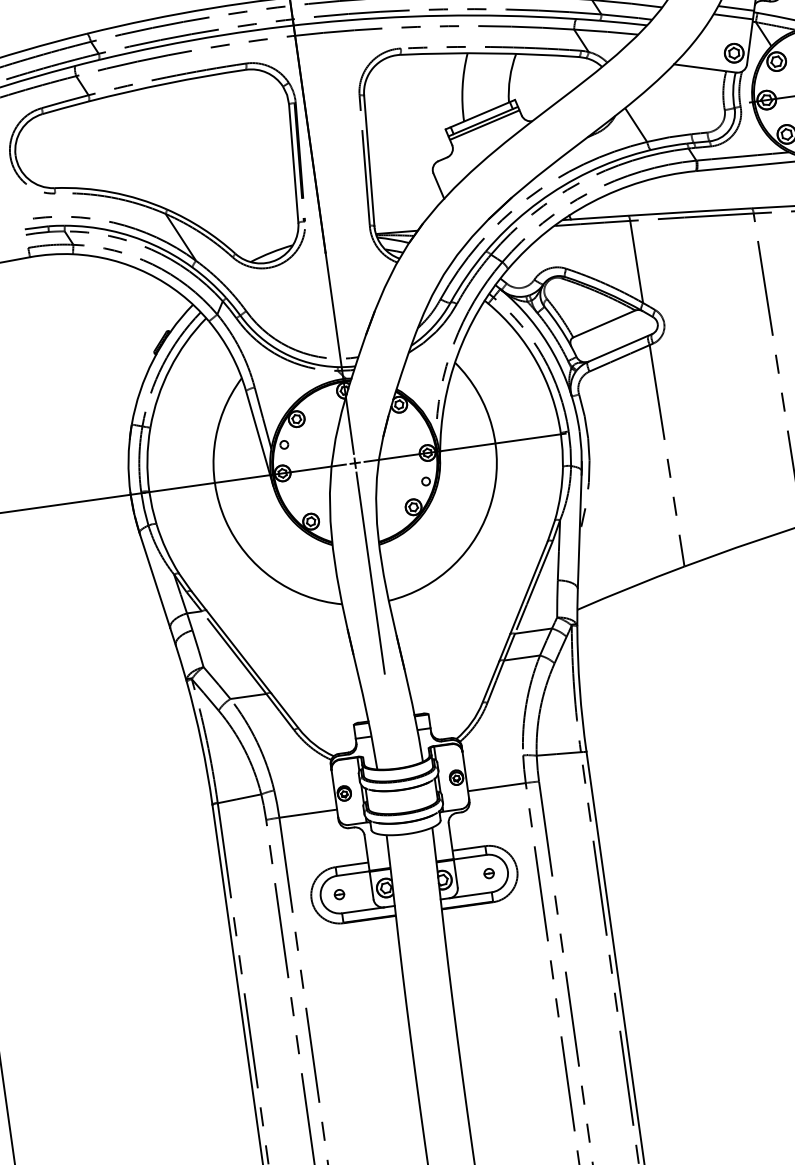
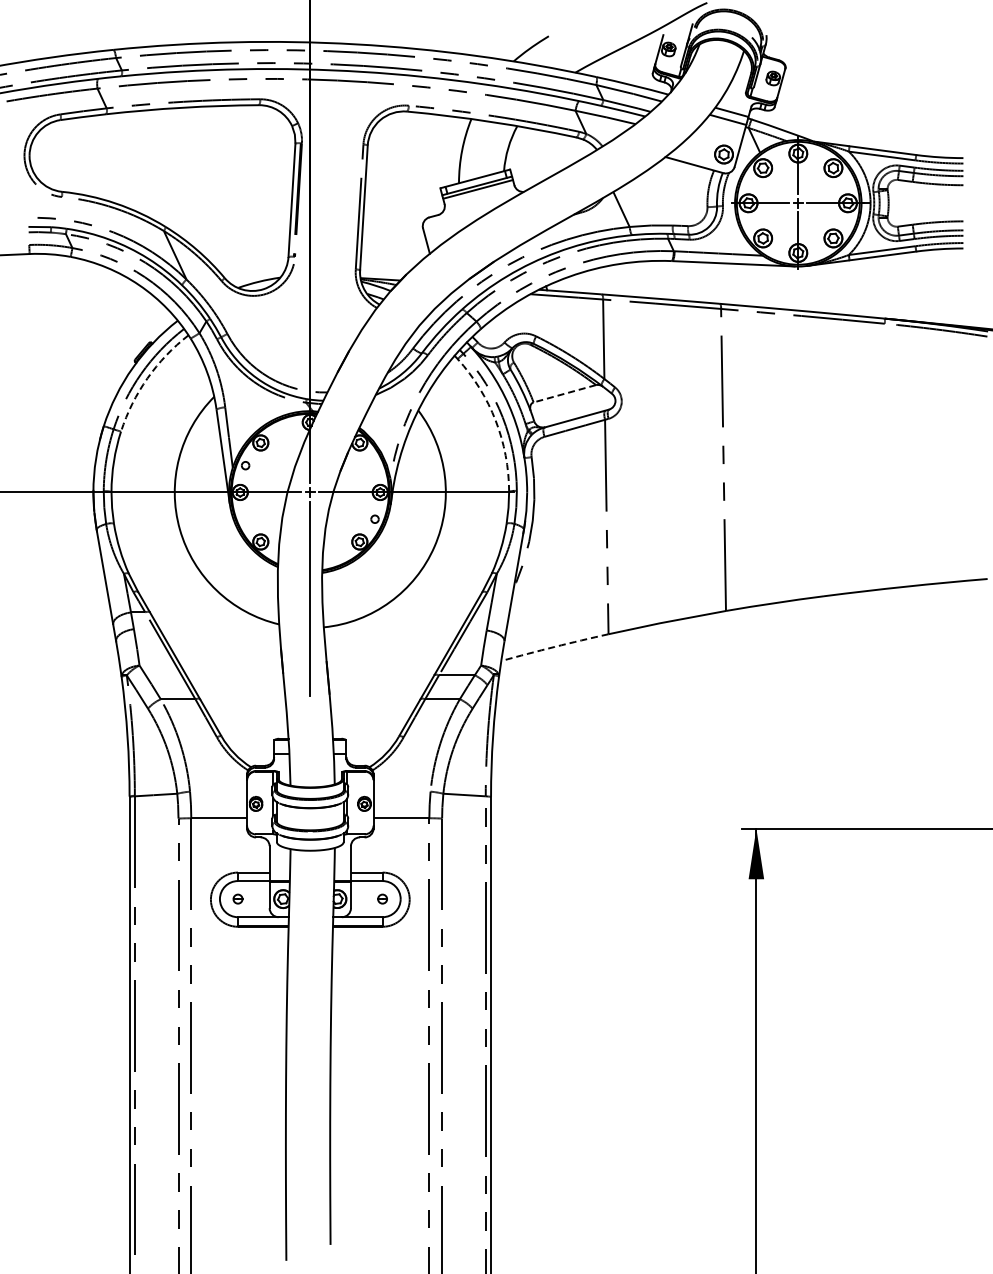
line: (603, 323) -> (564, 393), solid -> dashed
arc: (536, 361) -> (495, 420), solid -> dashed
arc: (170, 368) -> (147, 378), solid -> dashed
arc: (630, 587) -> (554, 646), solid -> dashed

